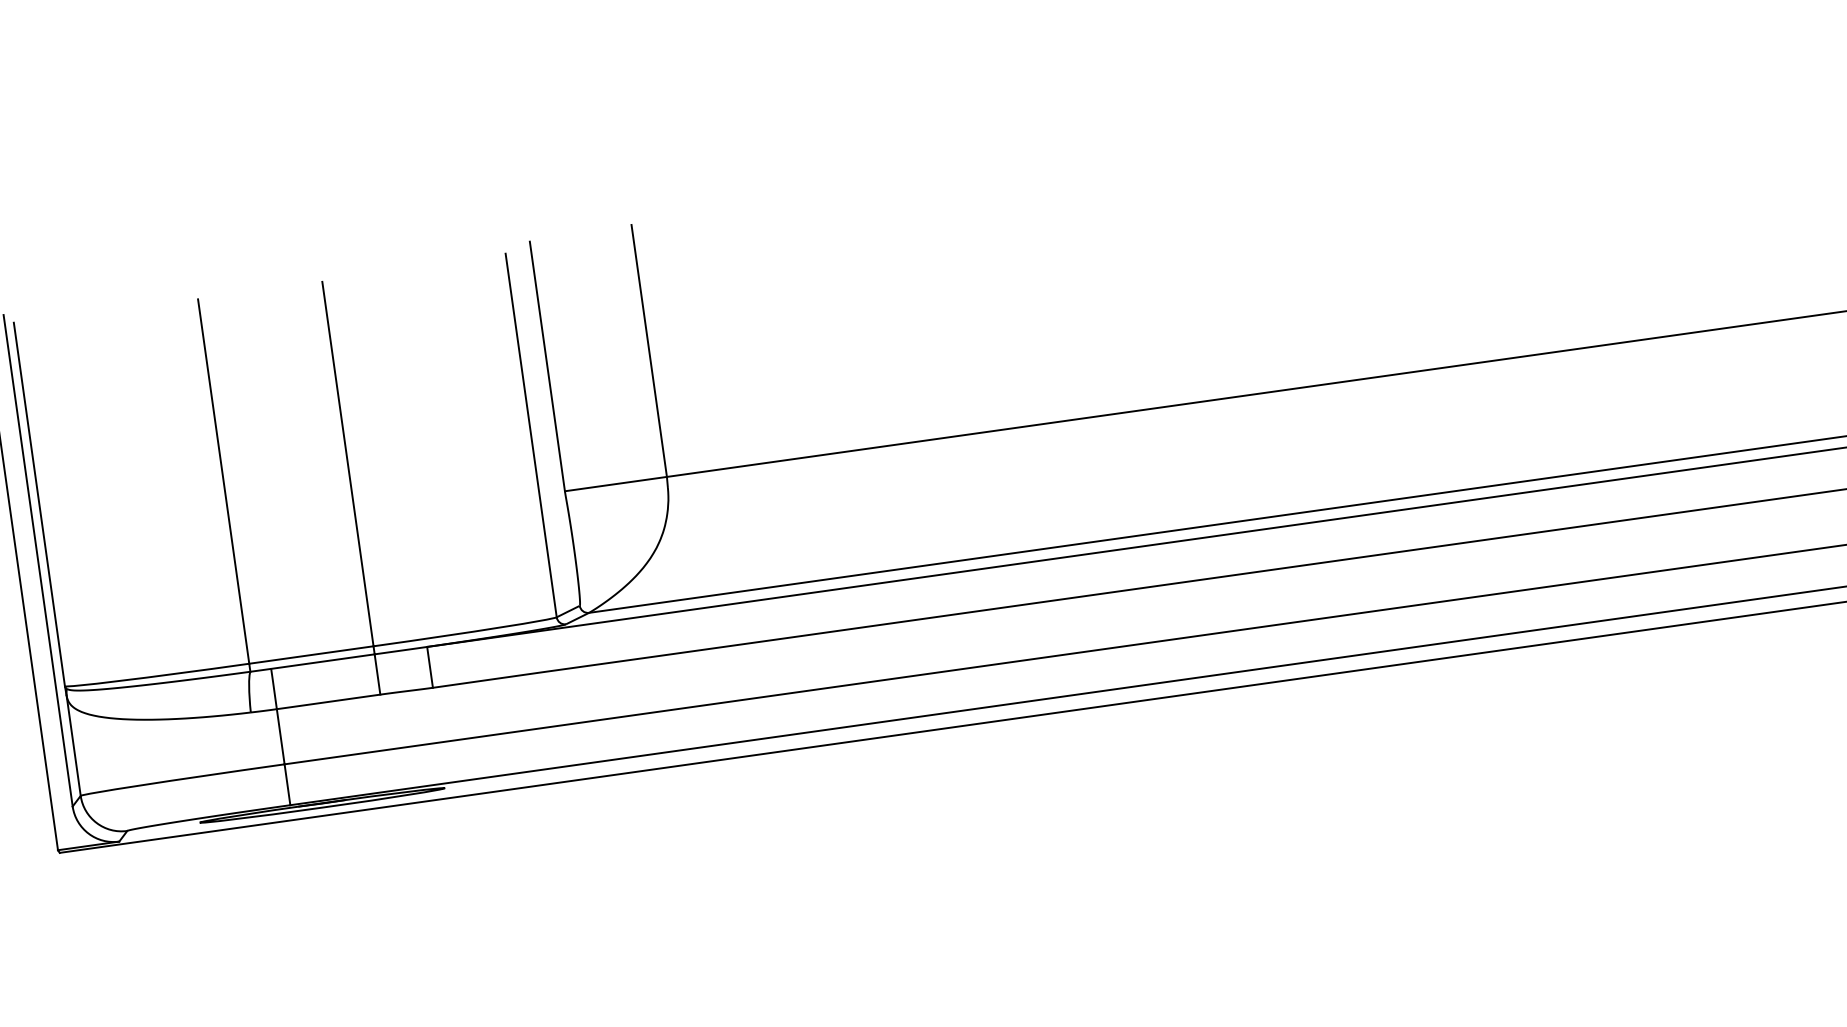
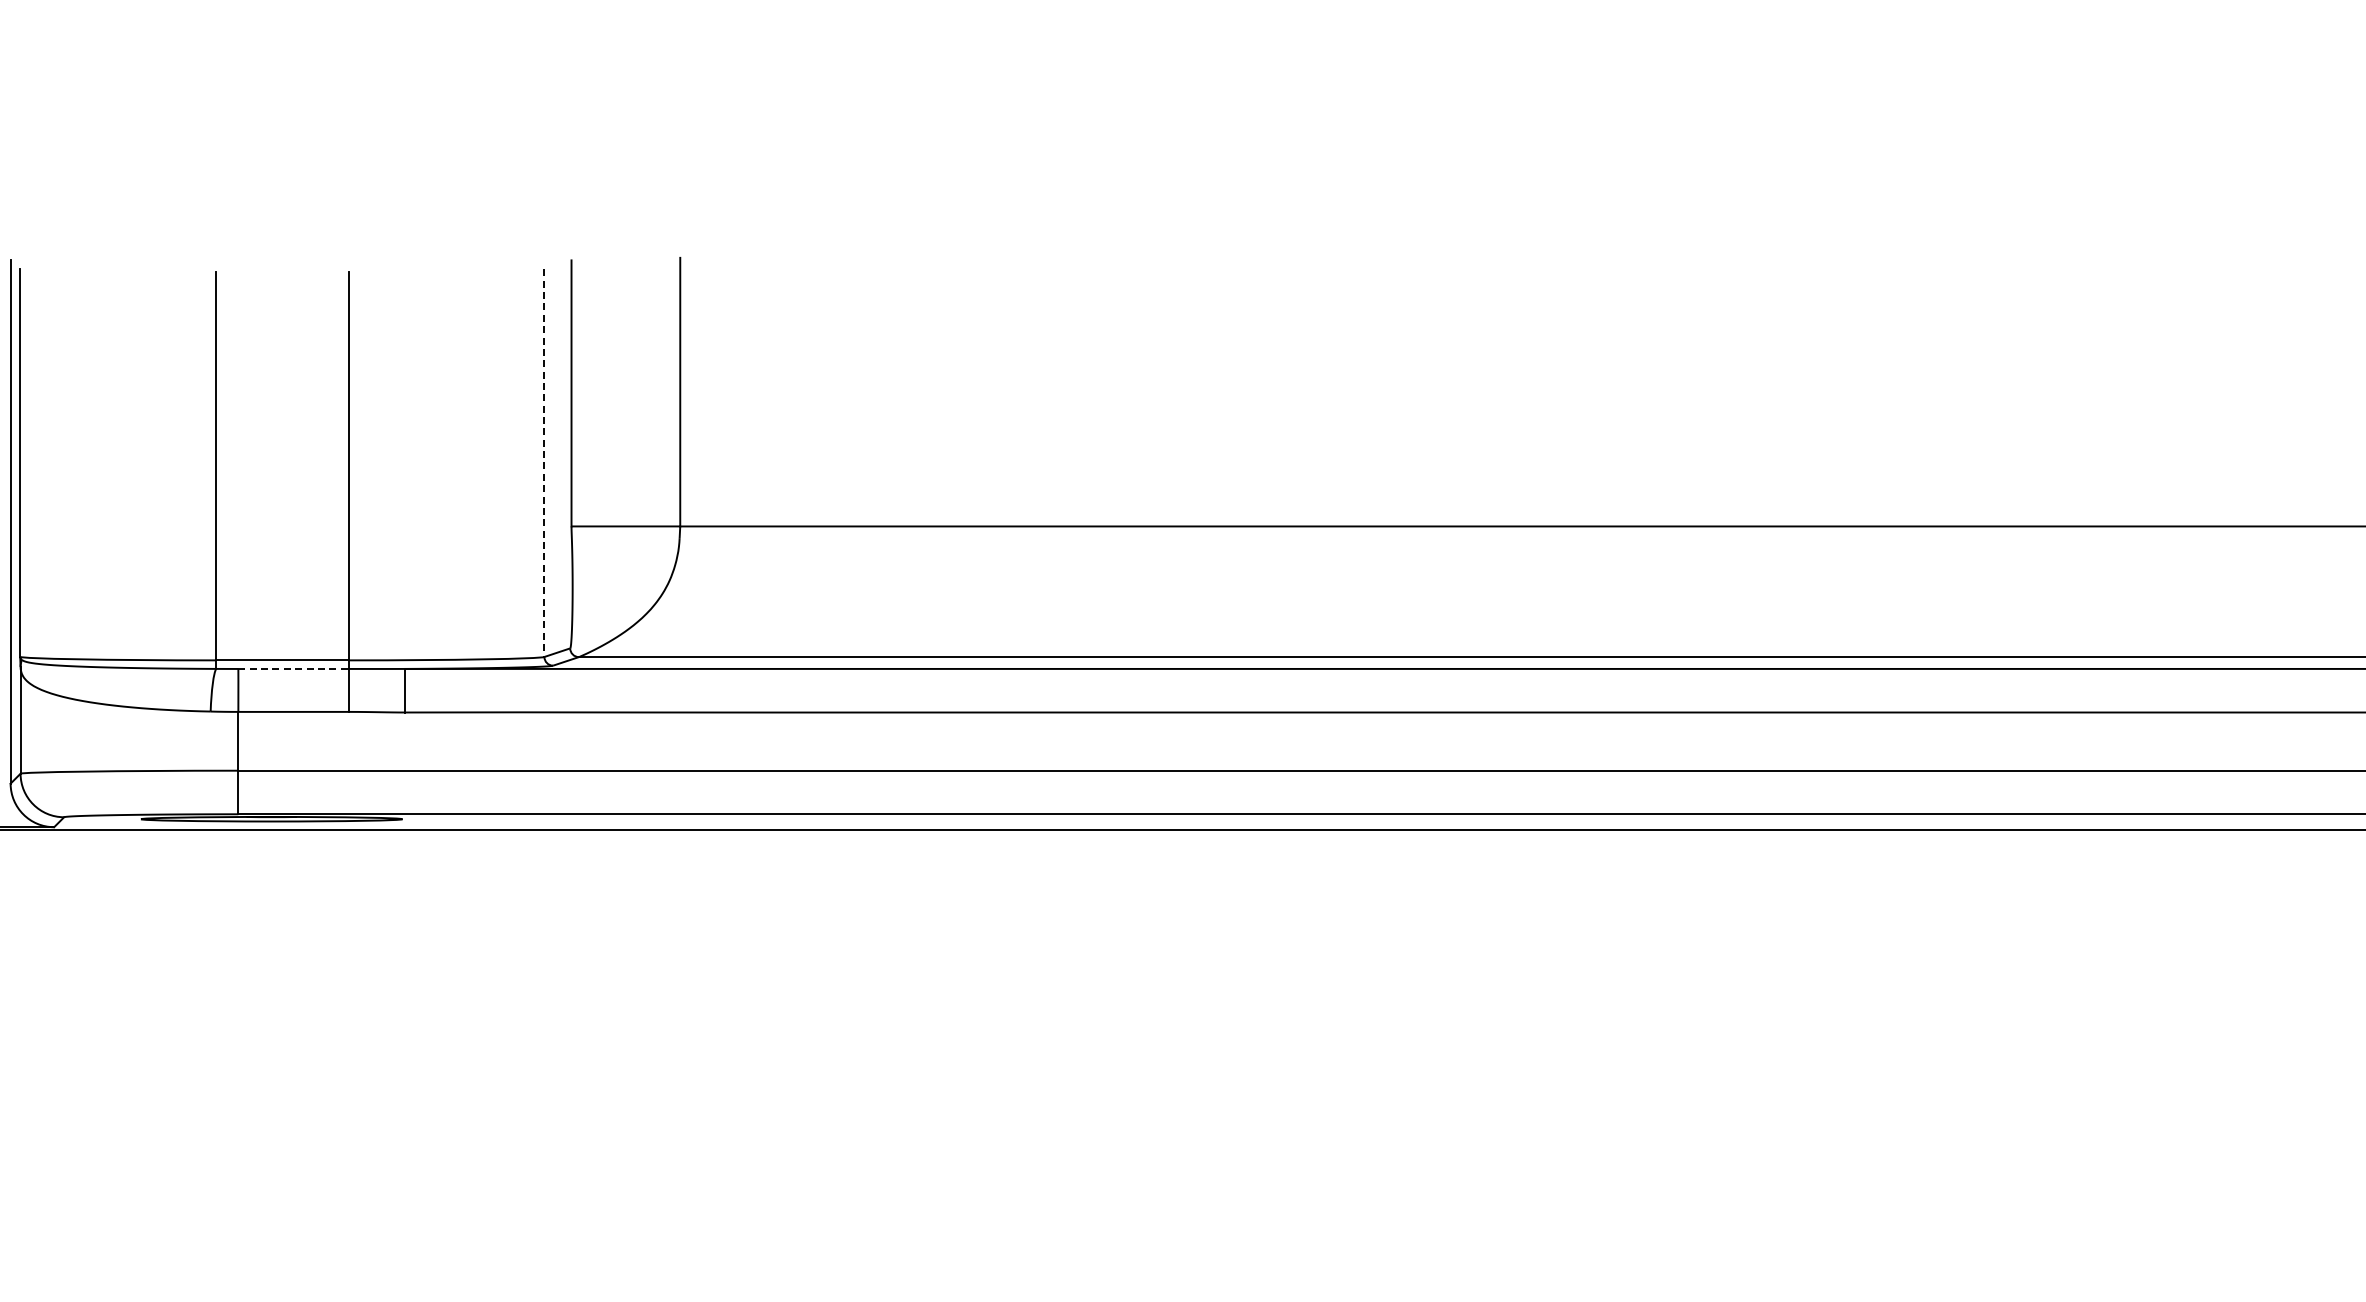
line: (531, 435) -> (544, 463), solid -> dashed
line: (323, 661) -> (294, 668), solid -> dashed

